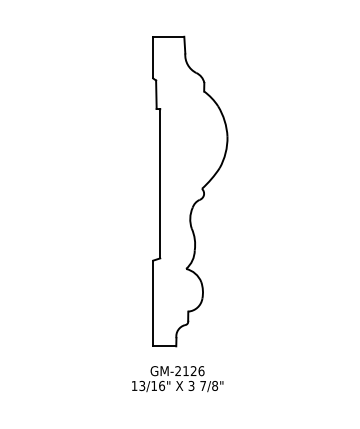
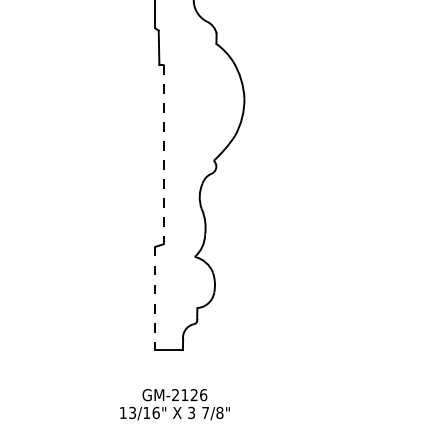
line: (160, 183) -> (163, 154), solid -> dashed
line: (153, 303) -> (155, 298), solid -> dashed
text: (177, 379) -> (174, 405), moved

